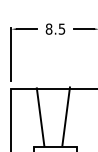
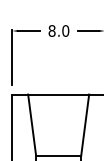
text: (61, 28) -> (65, 30), 8.5 -> 8.0
line: (66, 115) -> (85, 124), moved
line: (40, 116) -> (32, 124), moved

